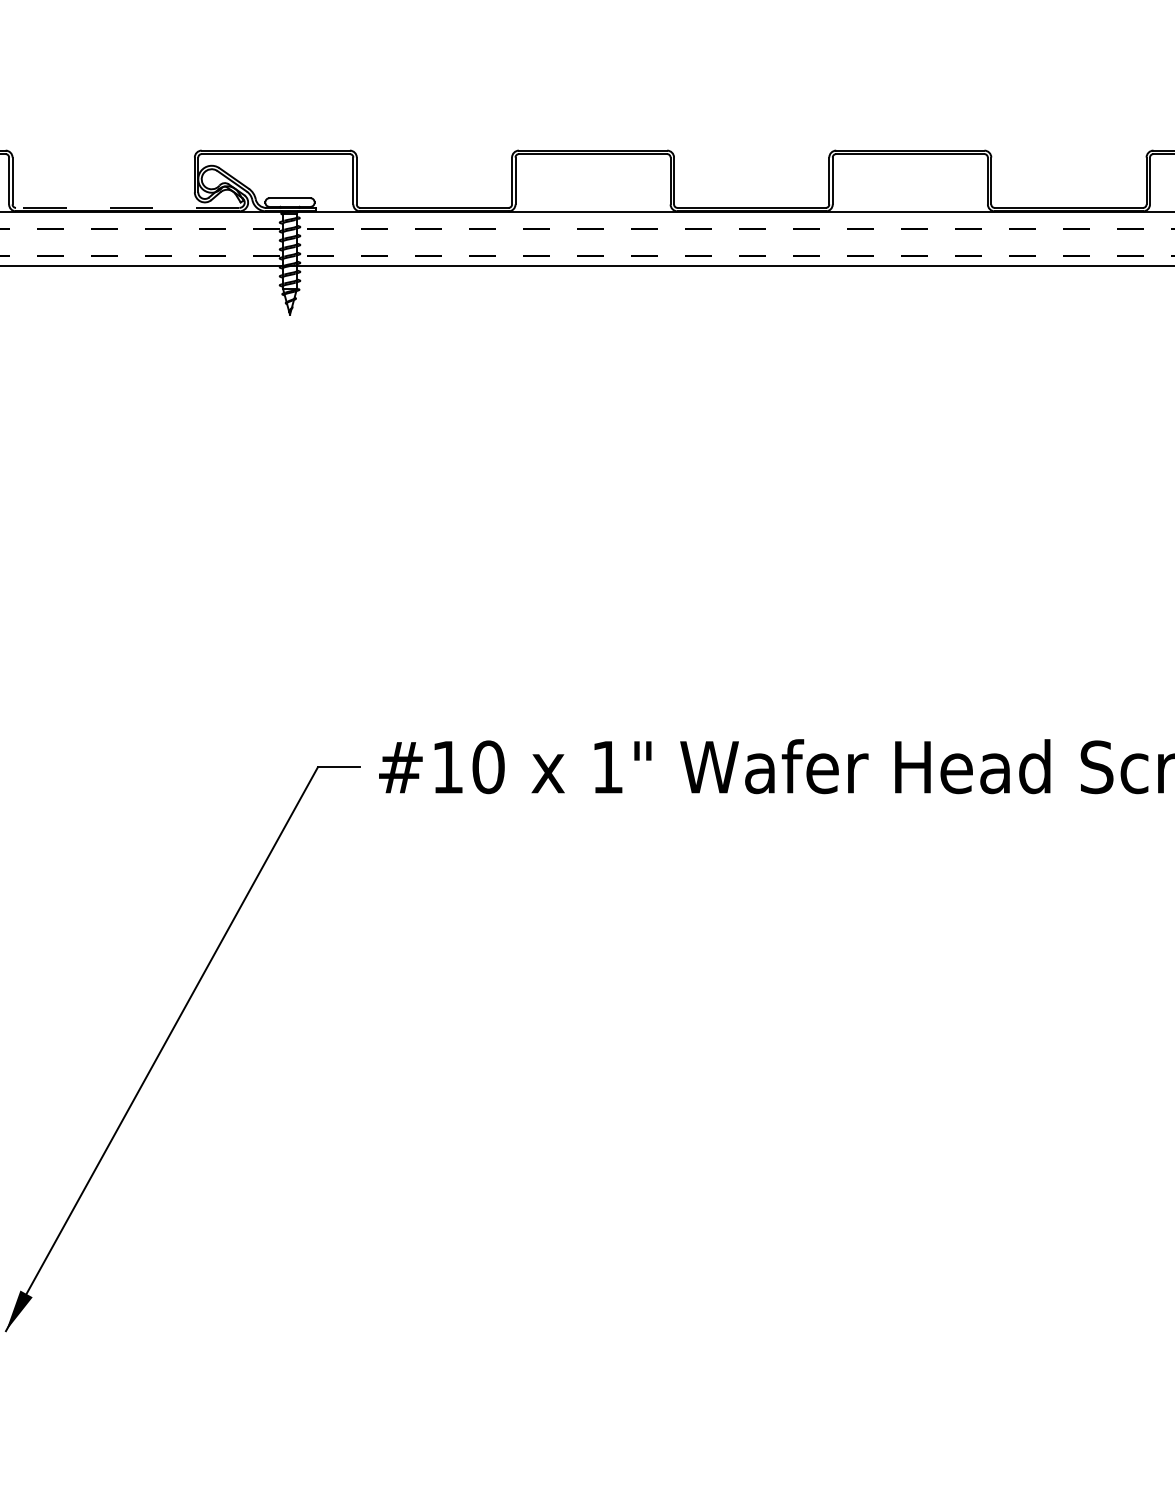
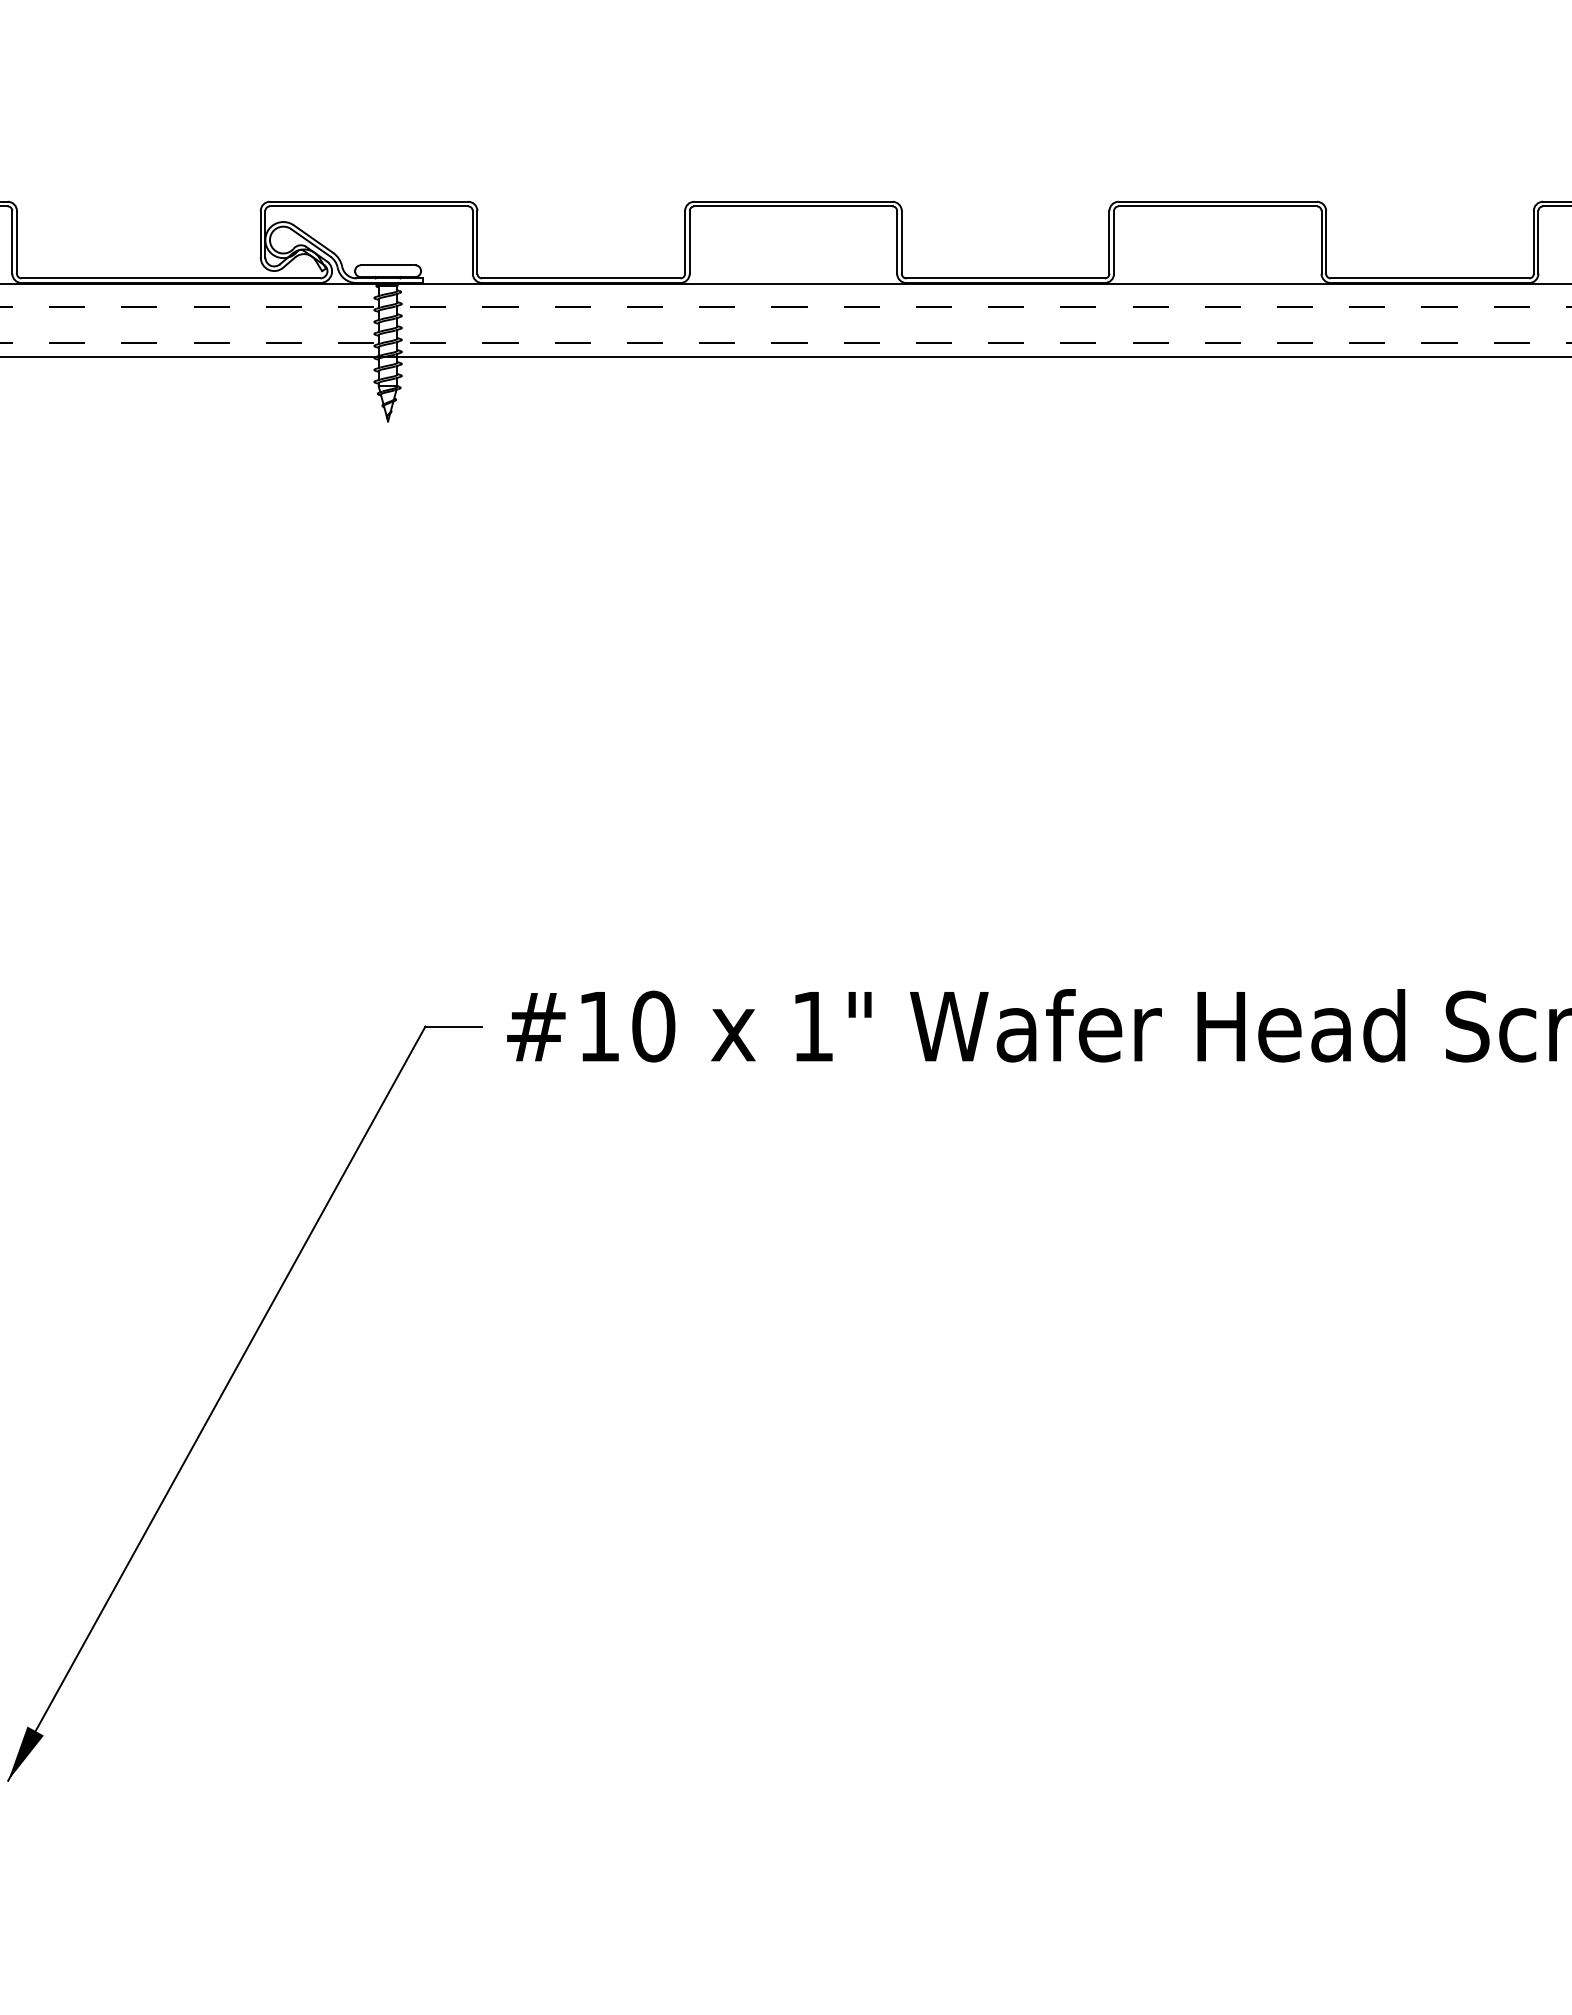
line: (127, 207) -> (170, 278), dashed -> solid

